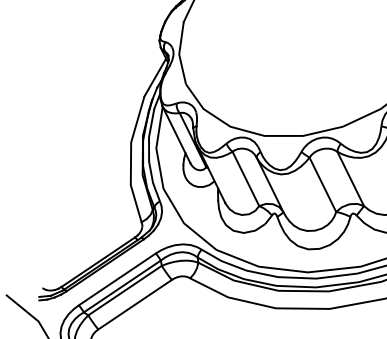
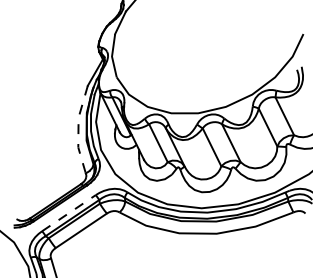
line: (131, 159) -> (78, 129), solid -> dashed
line: (118, 278) -> (69, 212), solid -> dashed

